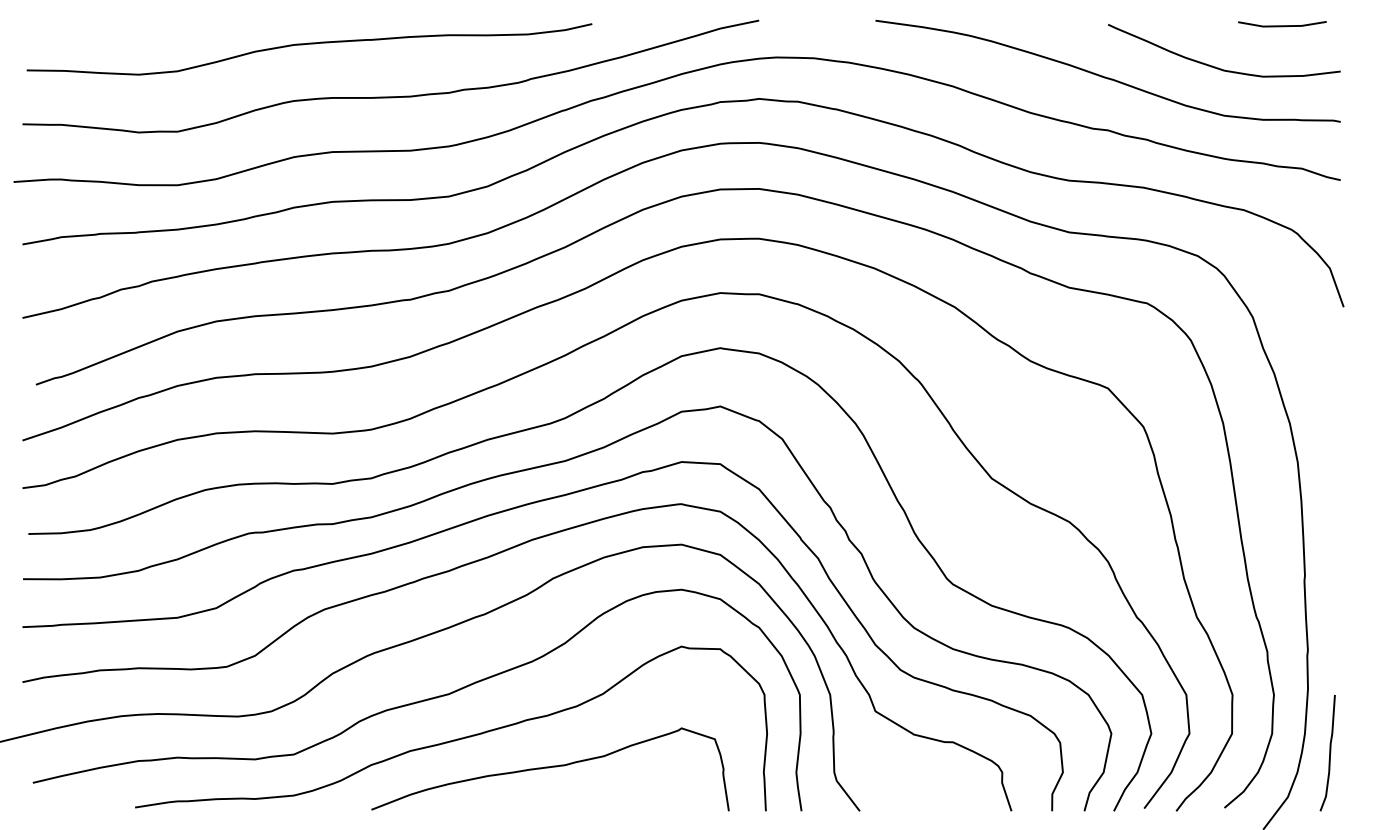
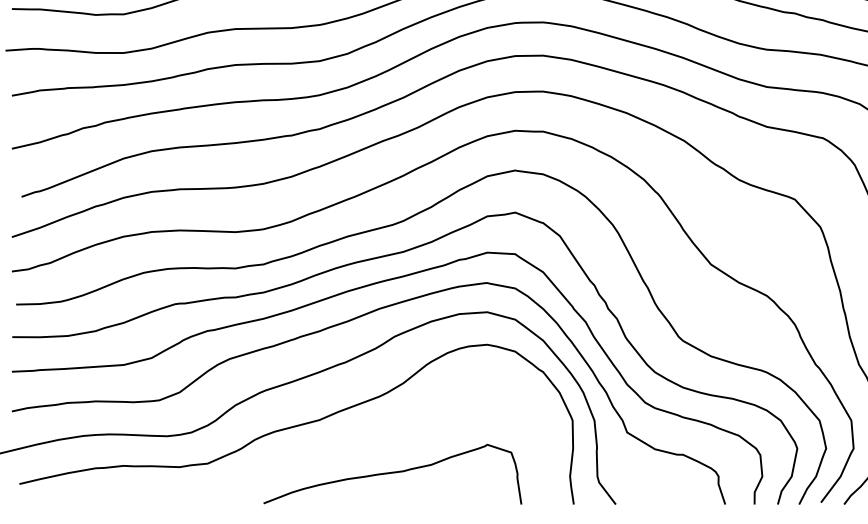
curve: (453, 739) -> (322, 452), removed

